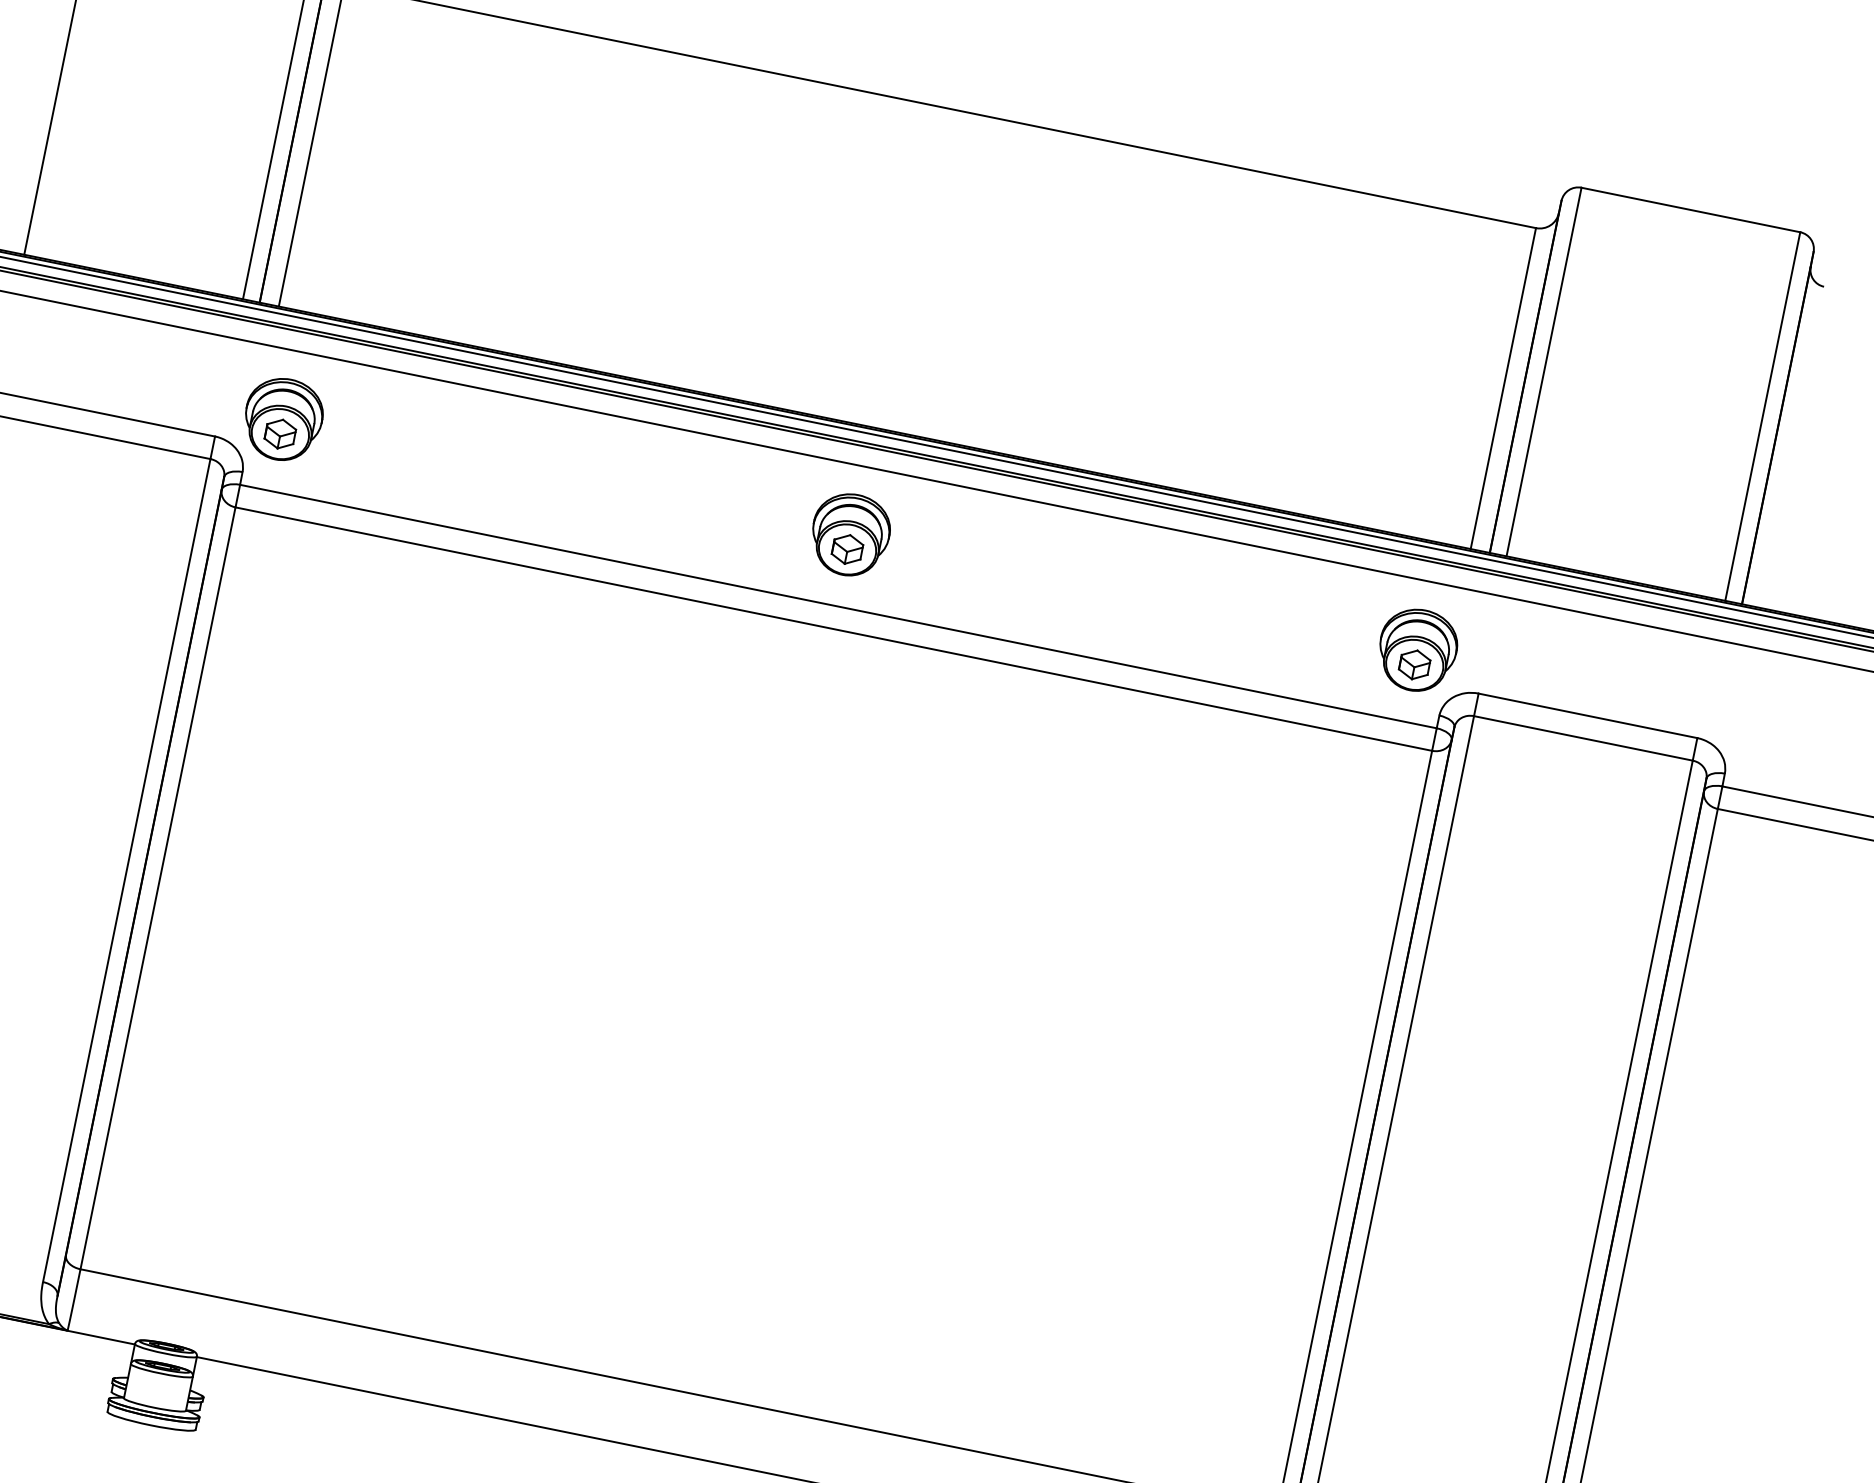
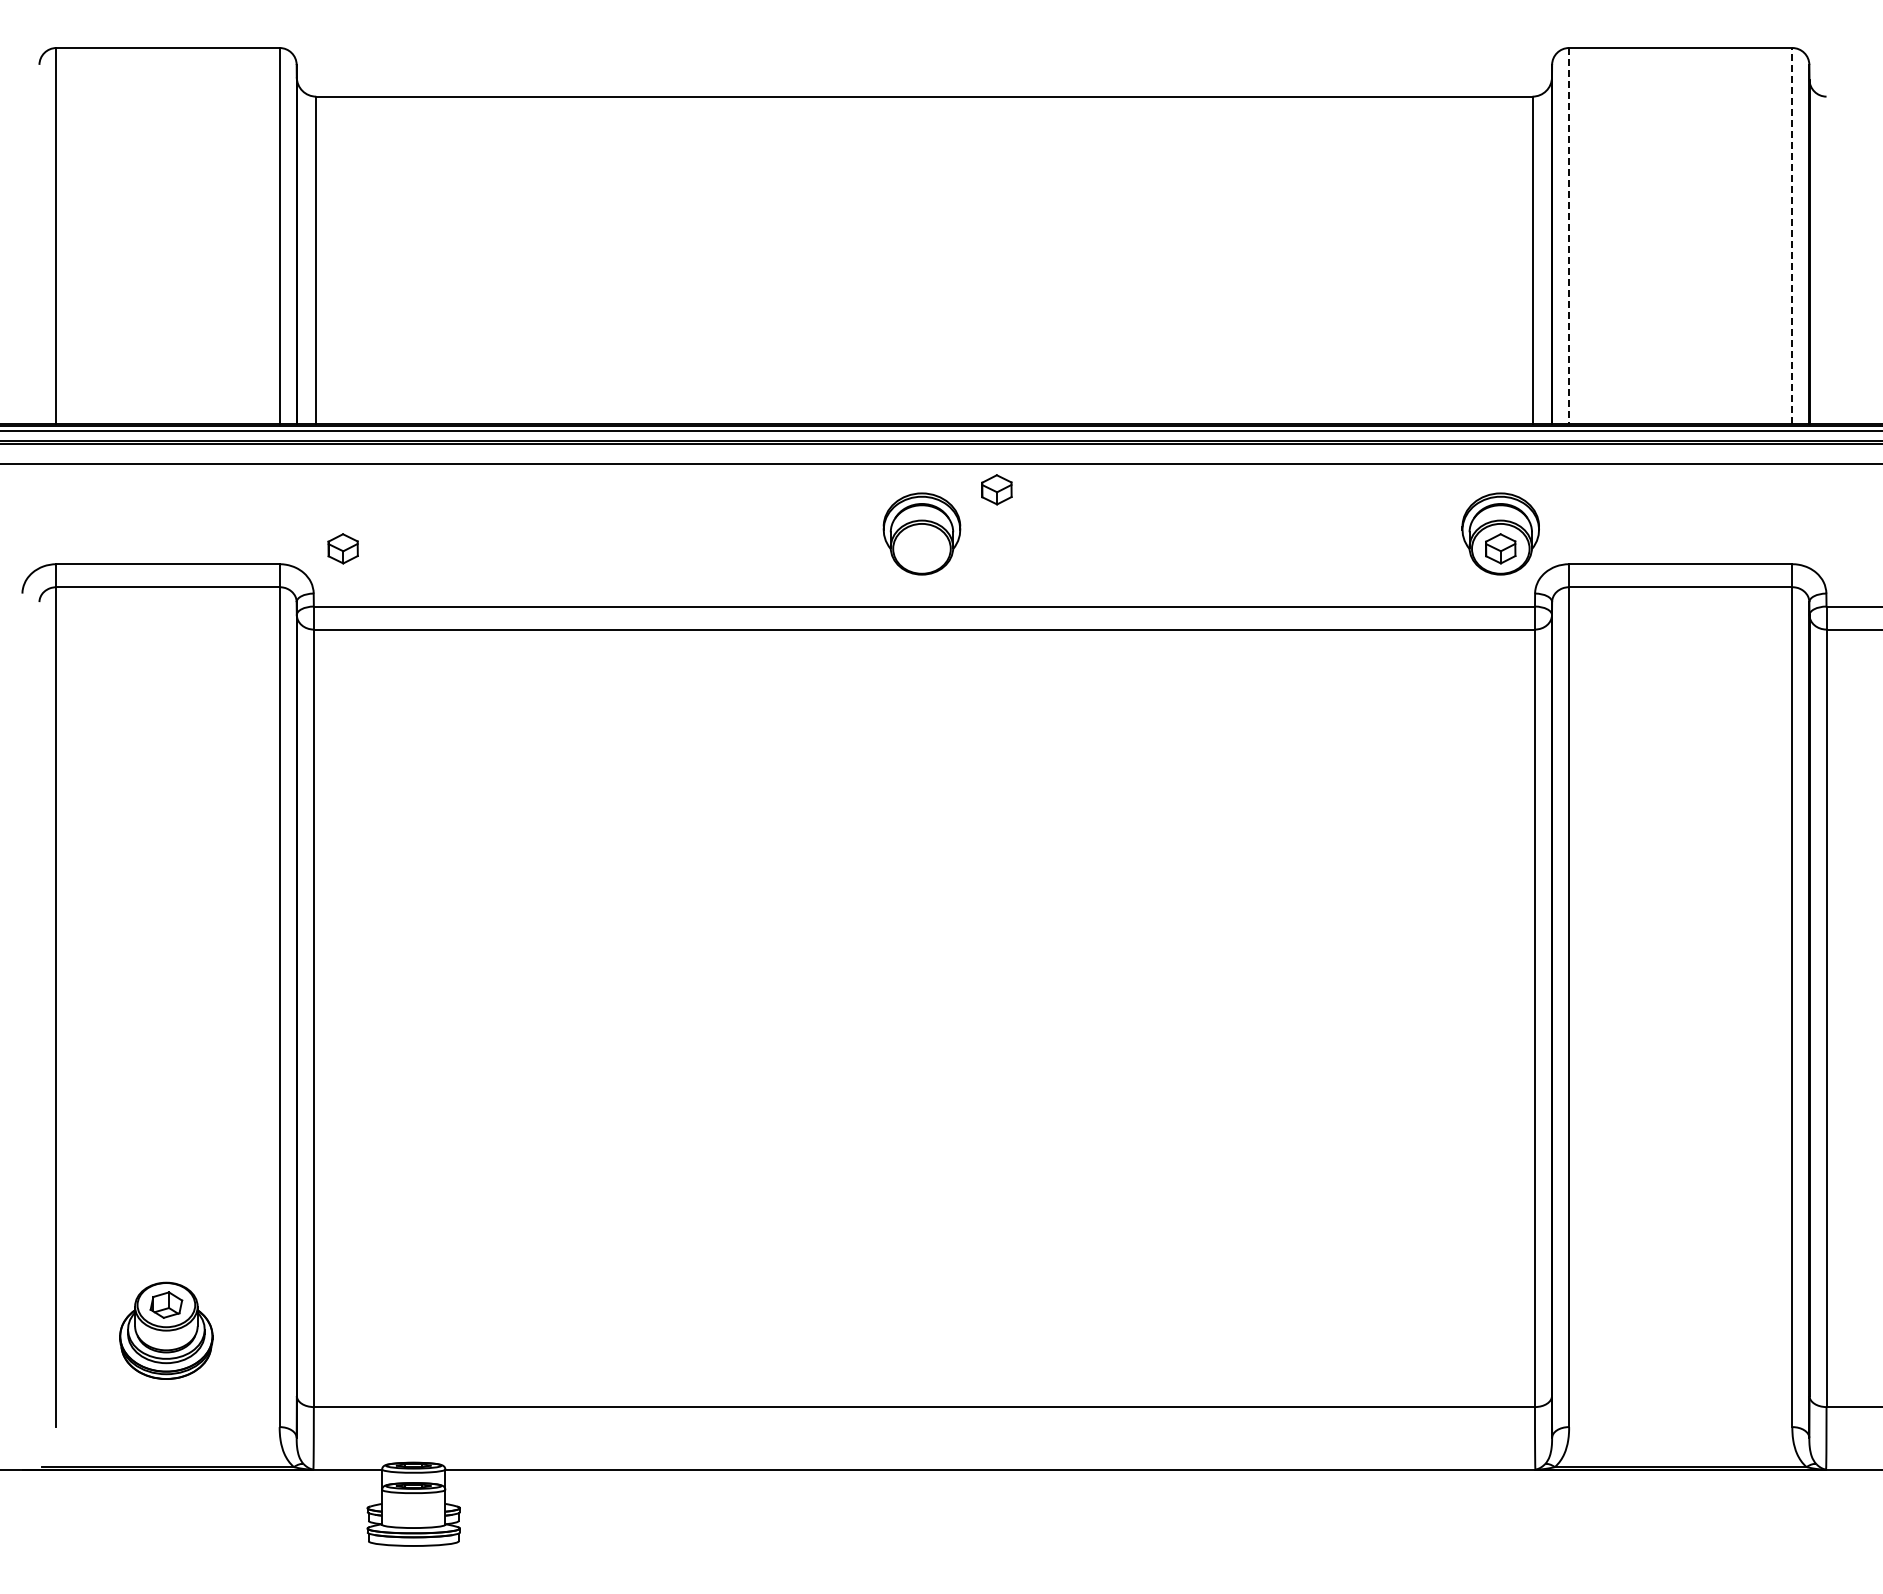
line: (1544, 372) -> (1569, 236), solid -> dashed
line: (1763, 416) -> (1792, 235), solid -> dashed
part: (283, 419) -> (343, 533), removed
part: (847, 549) -> (996, 489), moved

